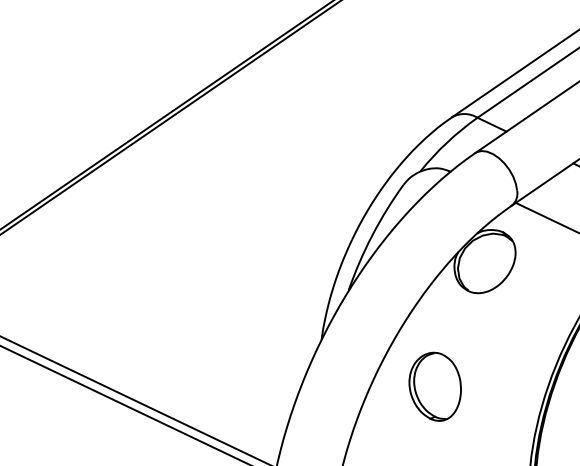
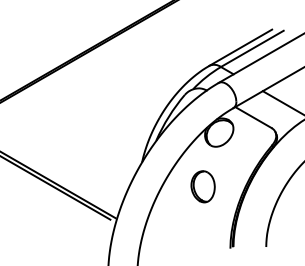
part: (433, 386) -> (202, 186), moved

